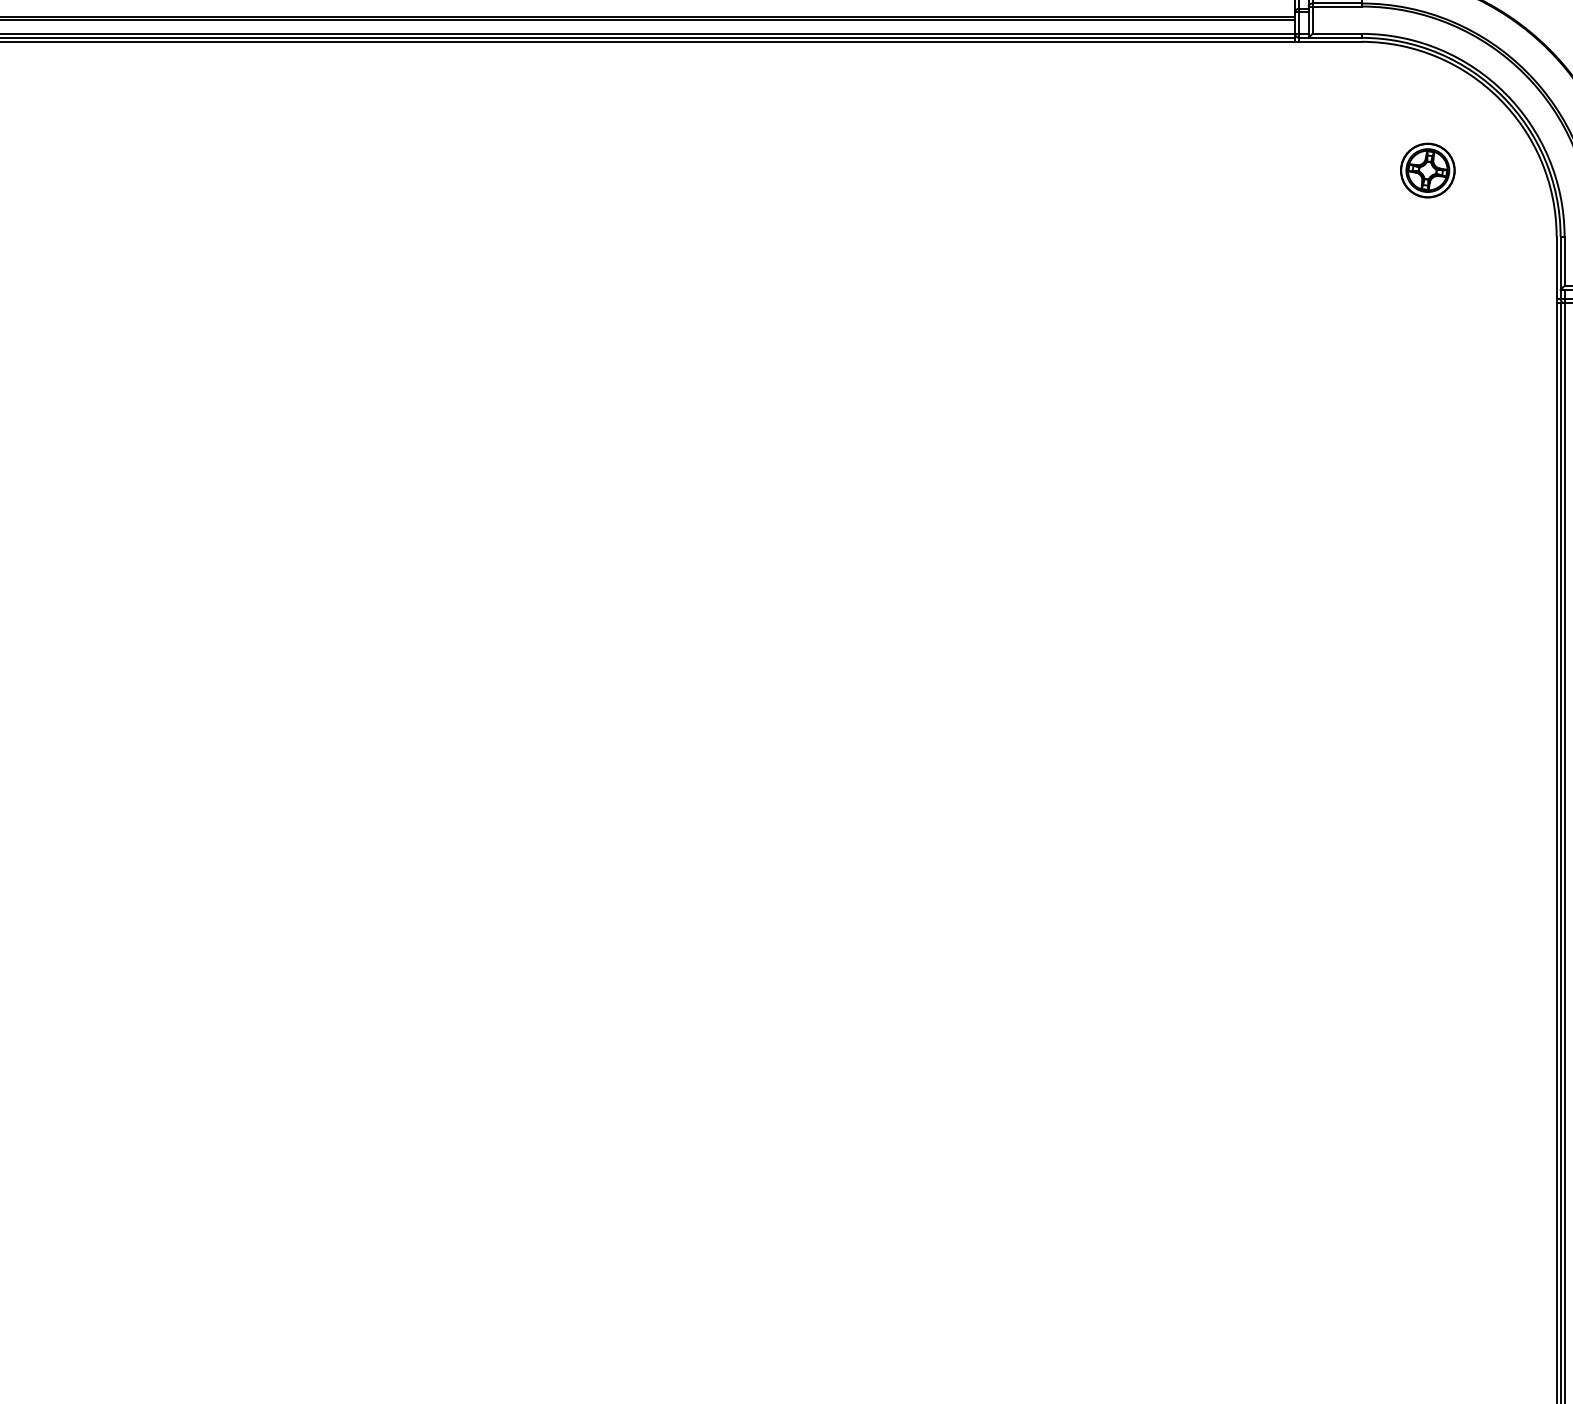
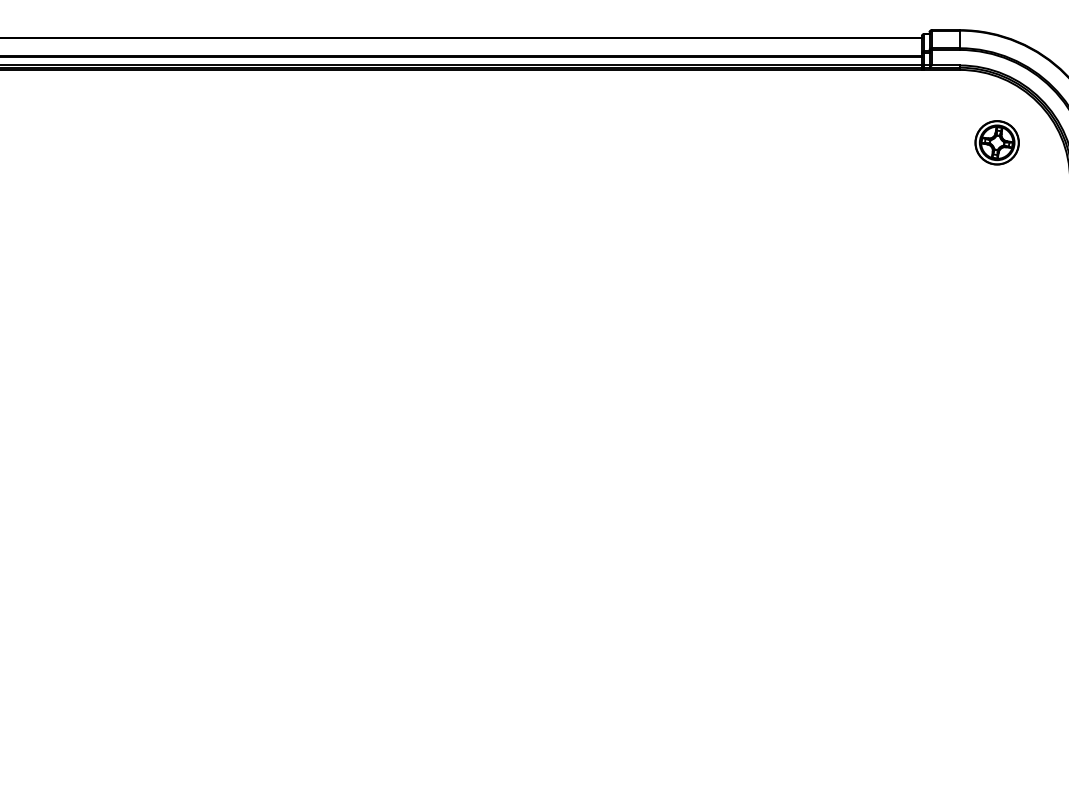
part: (1426, 169) -> (996, 142), size x1.43

